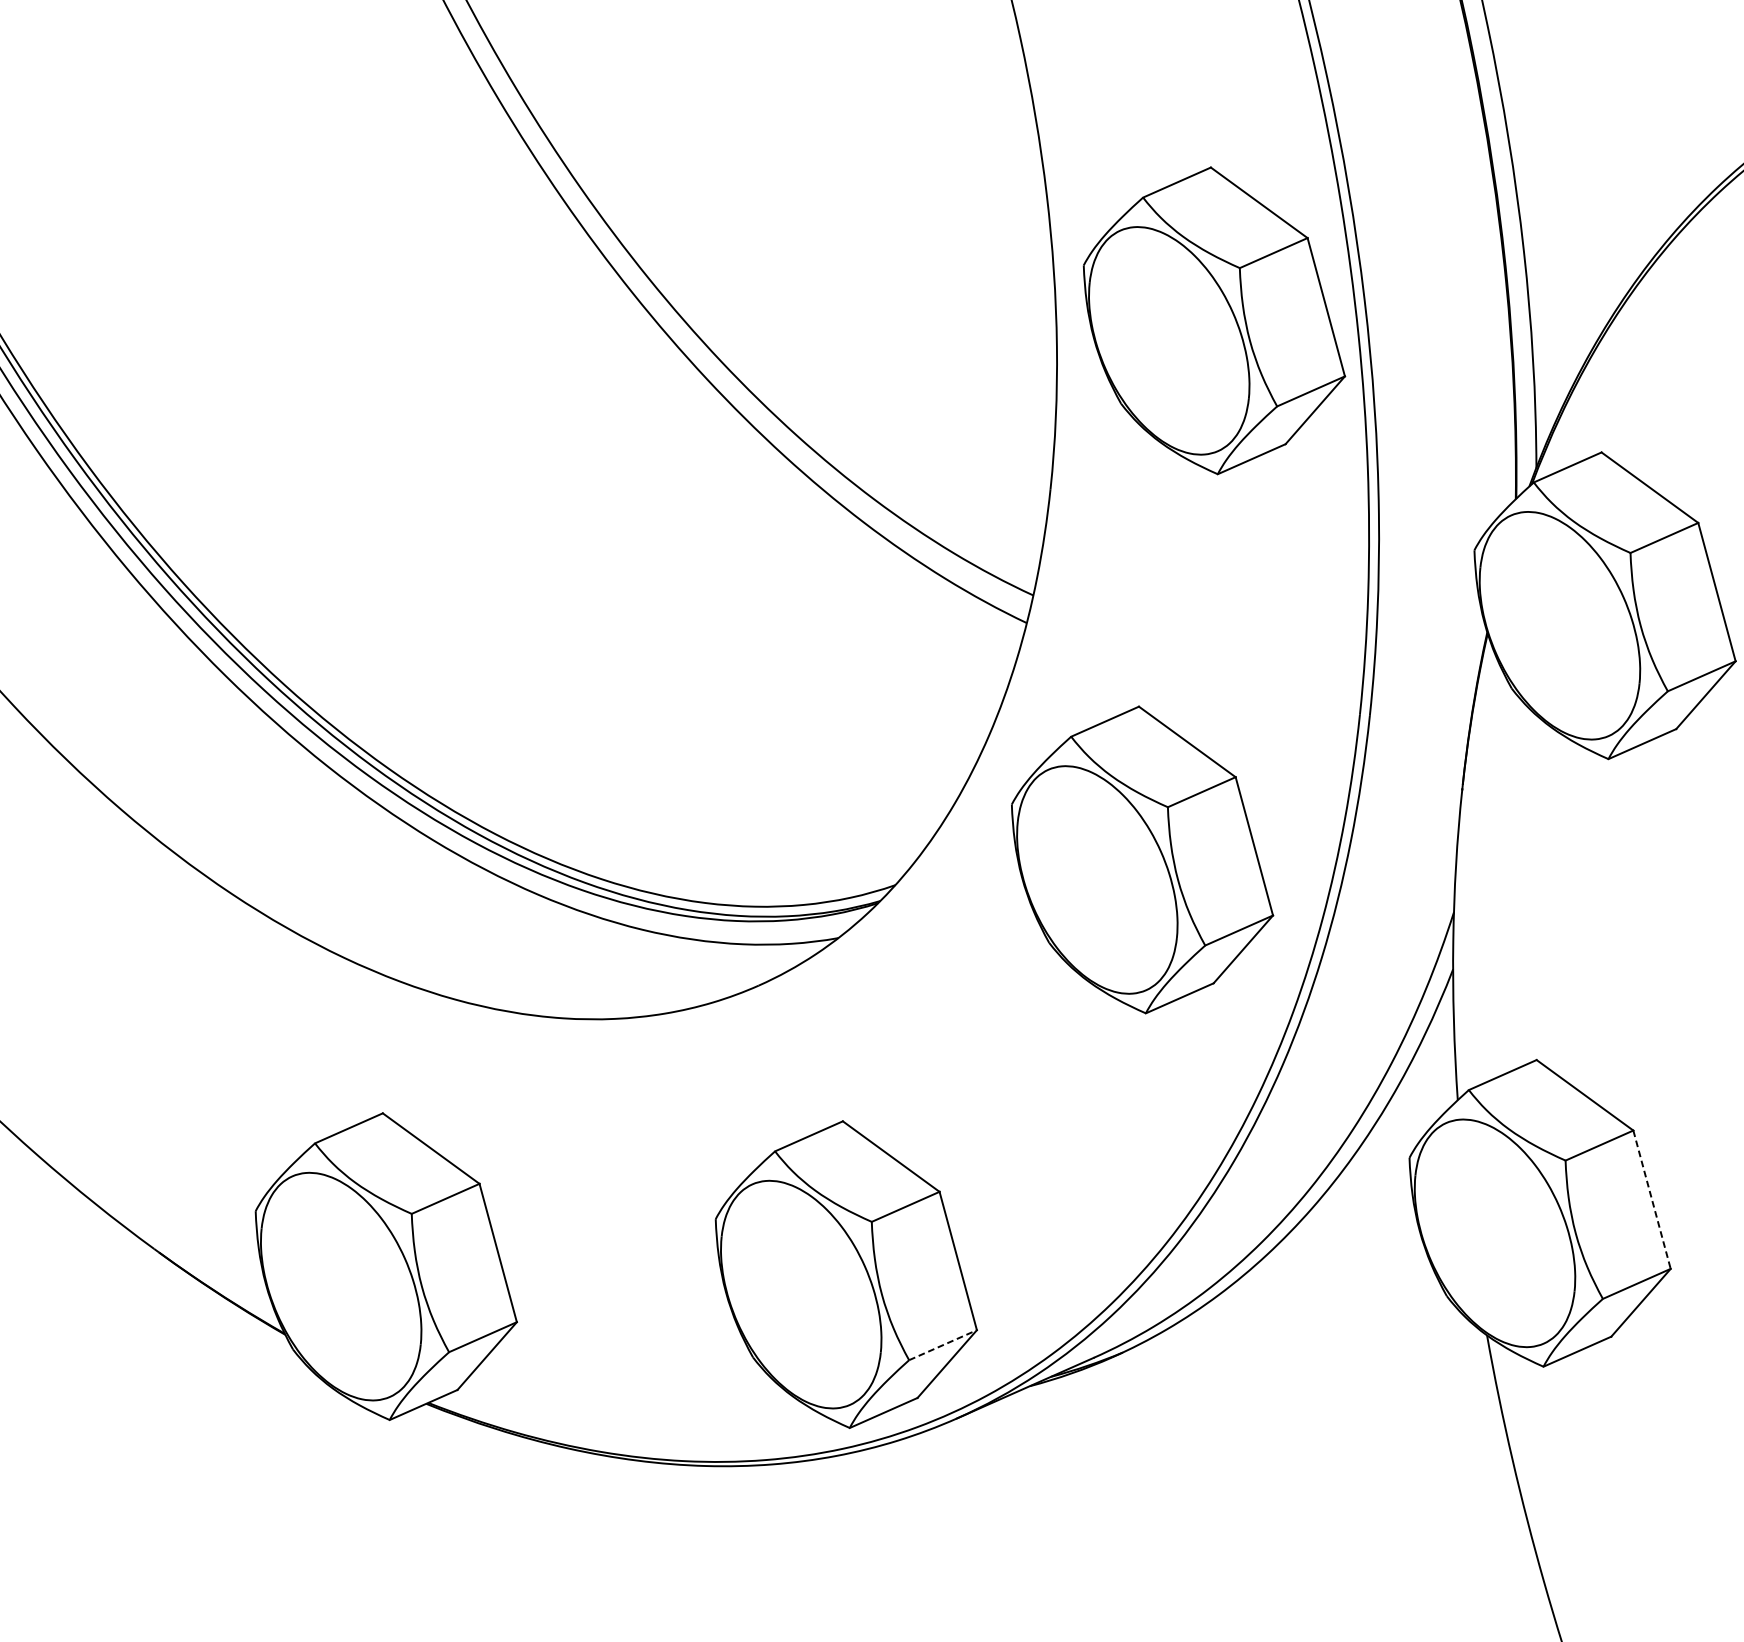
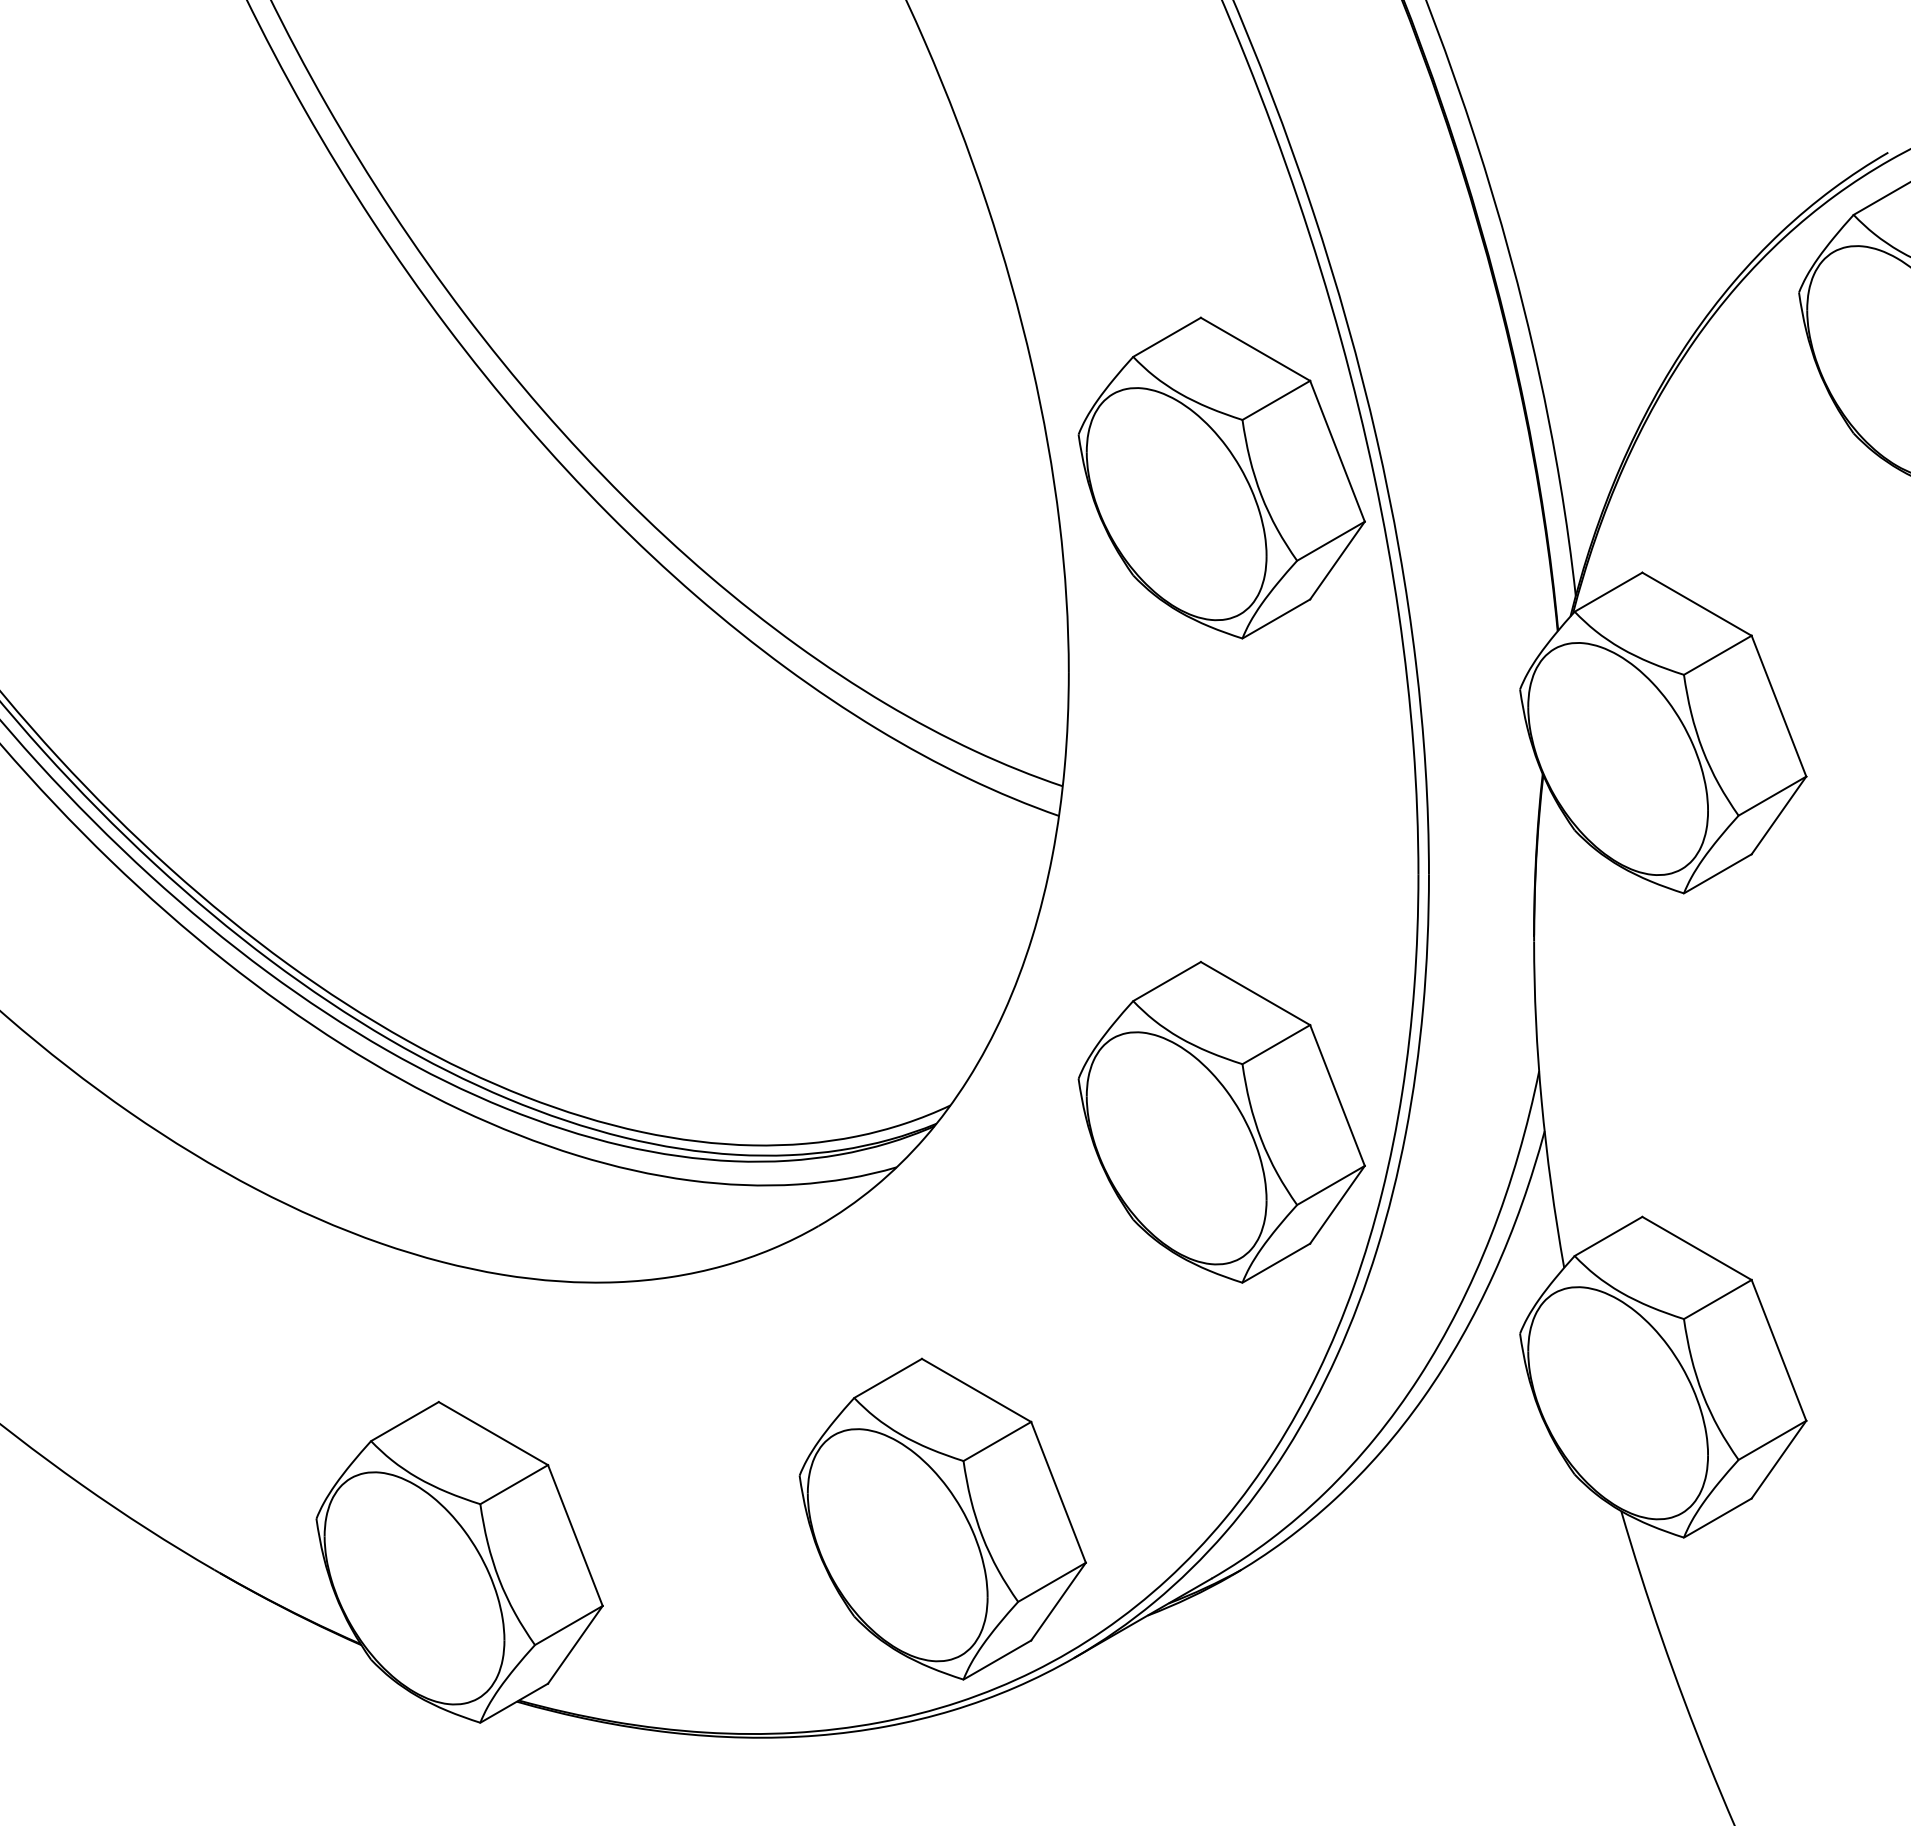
part: (1142, 860) -> (1221, 1122), moved
line: (1651, 1199) -> (1778, 1350), dashed -> solid
line: (943, 1345) -> (1052, 1582), dashed -> solid

